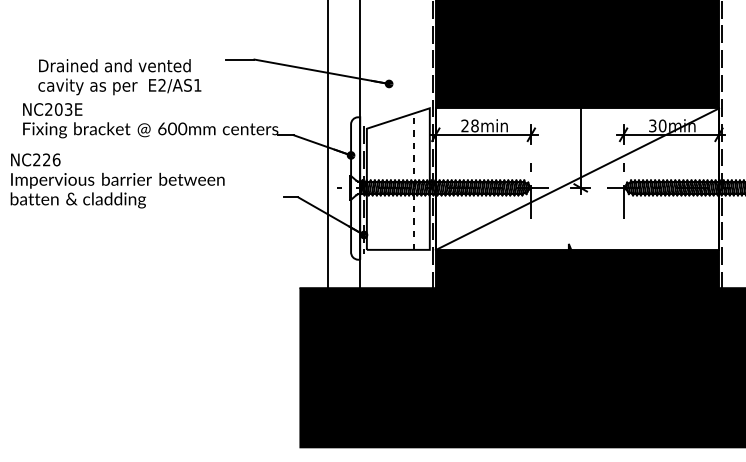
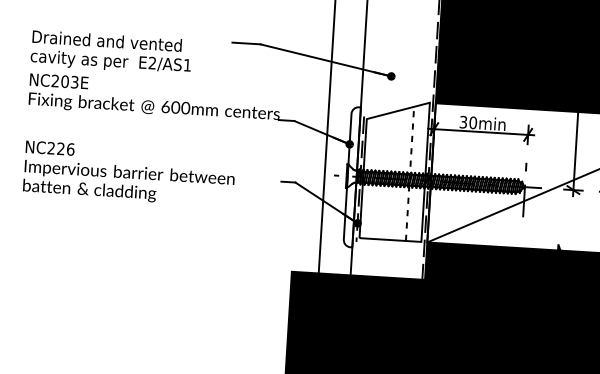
text: (119, 77) -> (111, 52), moved
text: (469, 125) -> (467, 122), 28min -> 30min
text: (117, 180) -> (129, 173), moved

